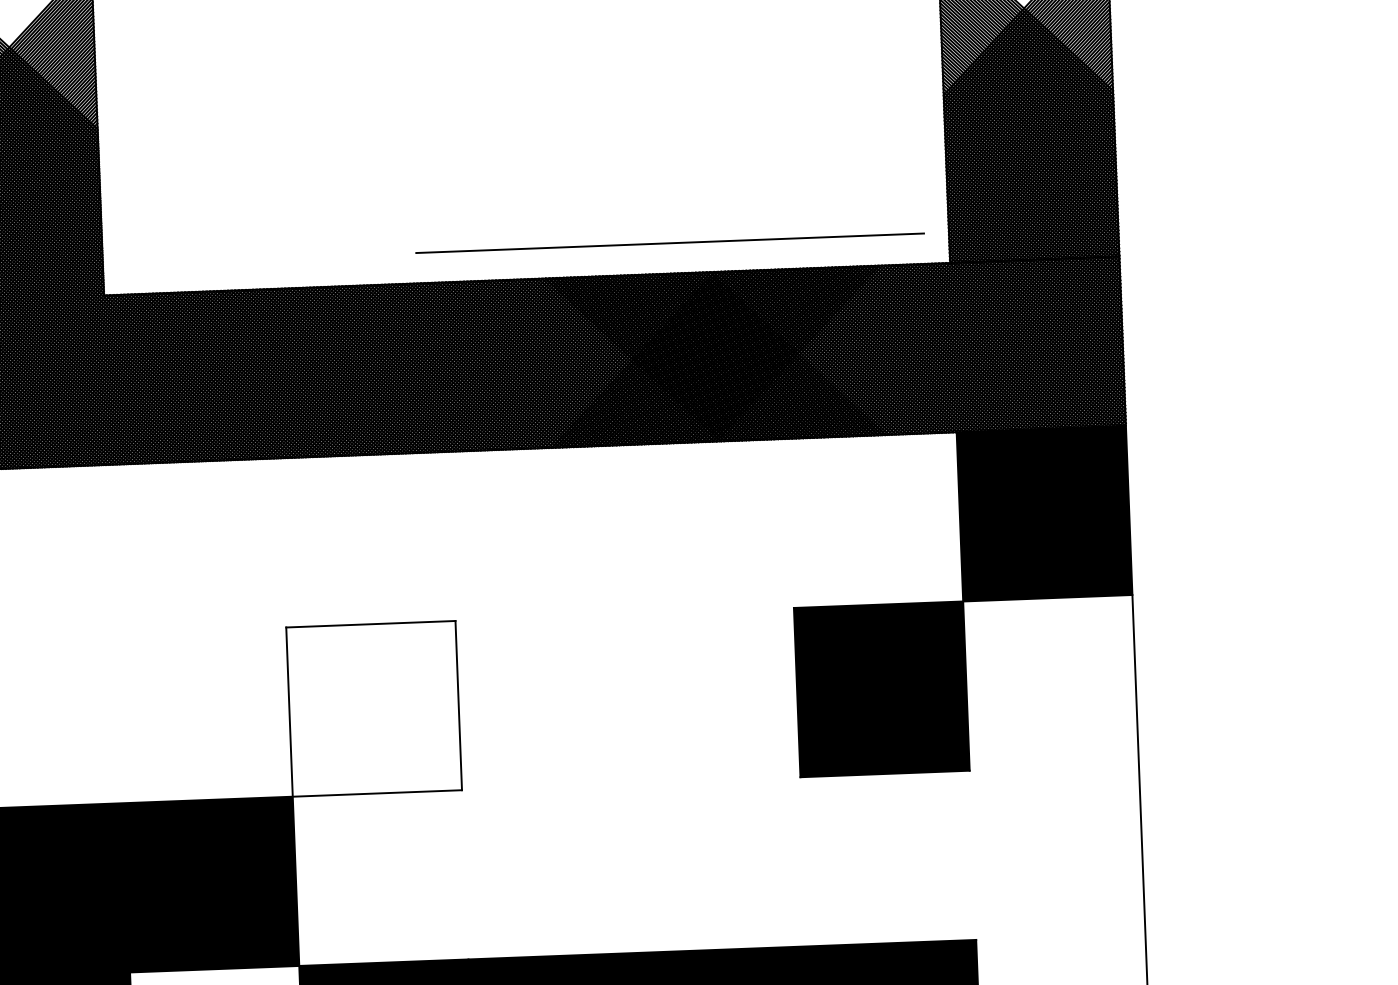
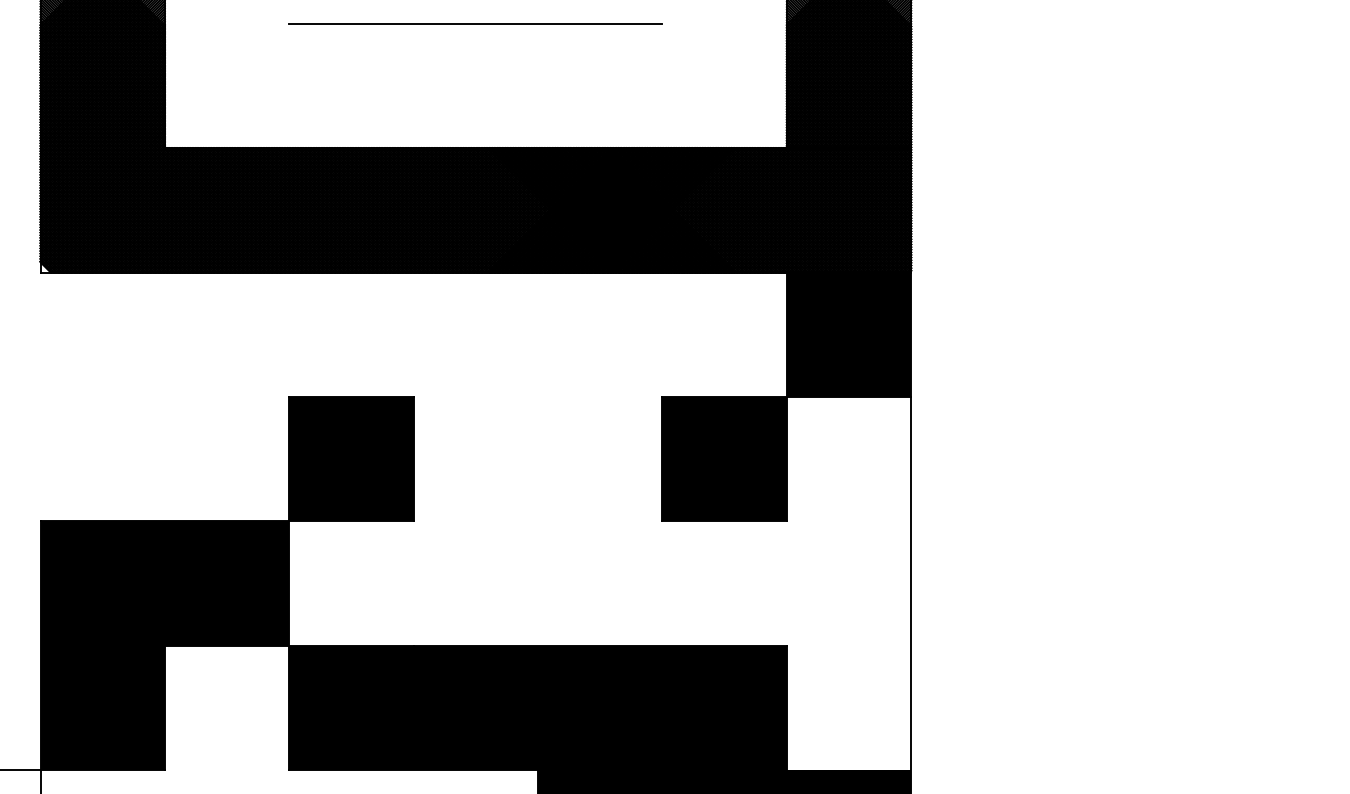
line: (669, 242) -> (475, 23), moved
fill: (374, 709) -> (351, 459), added

